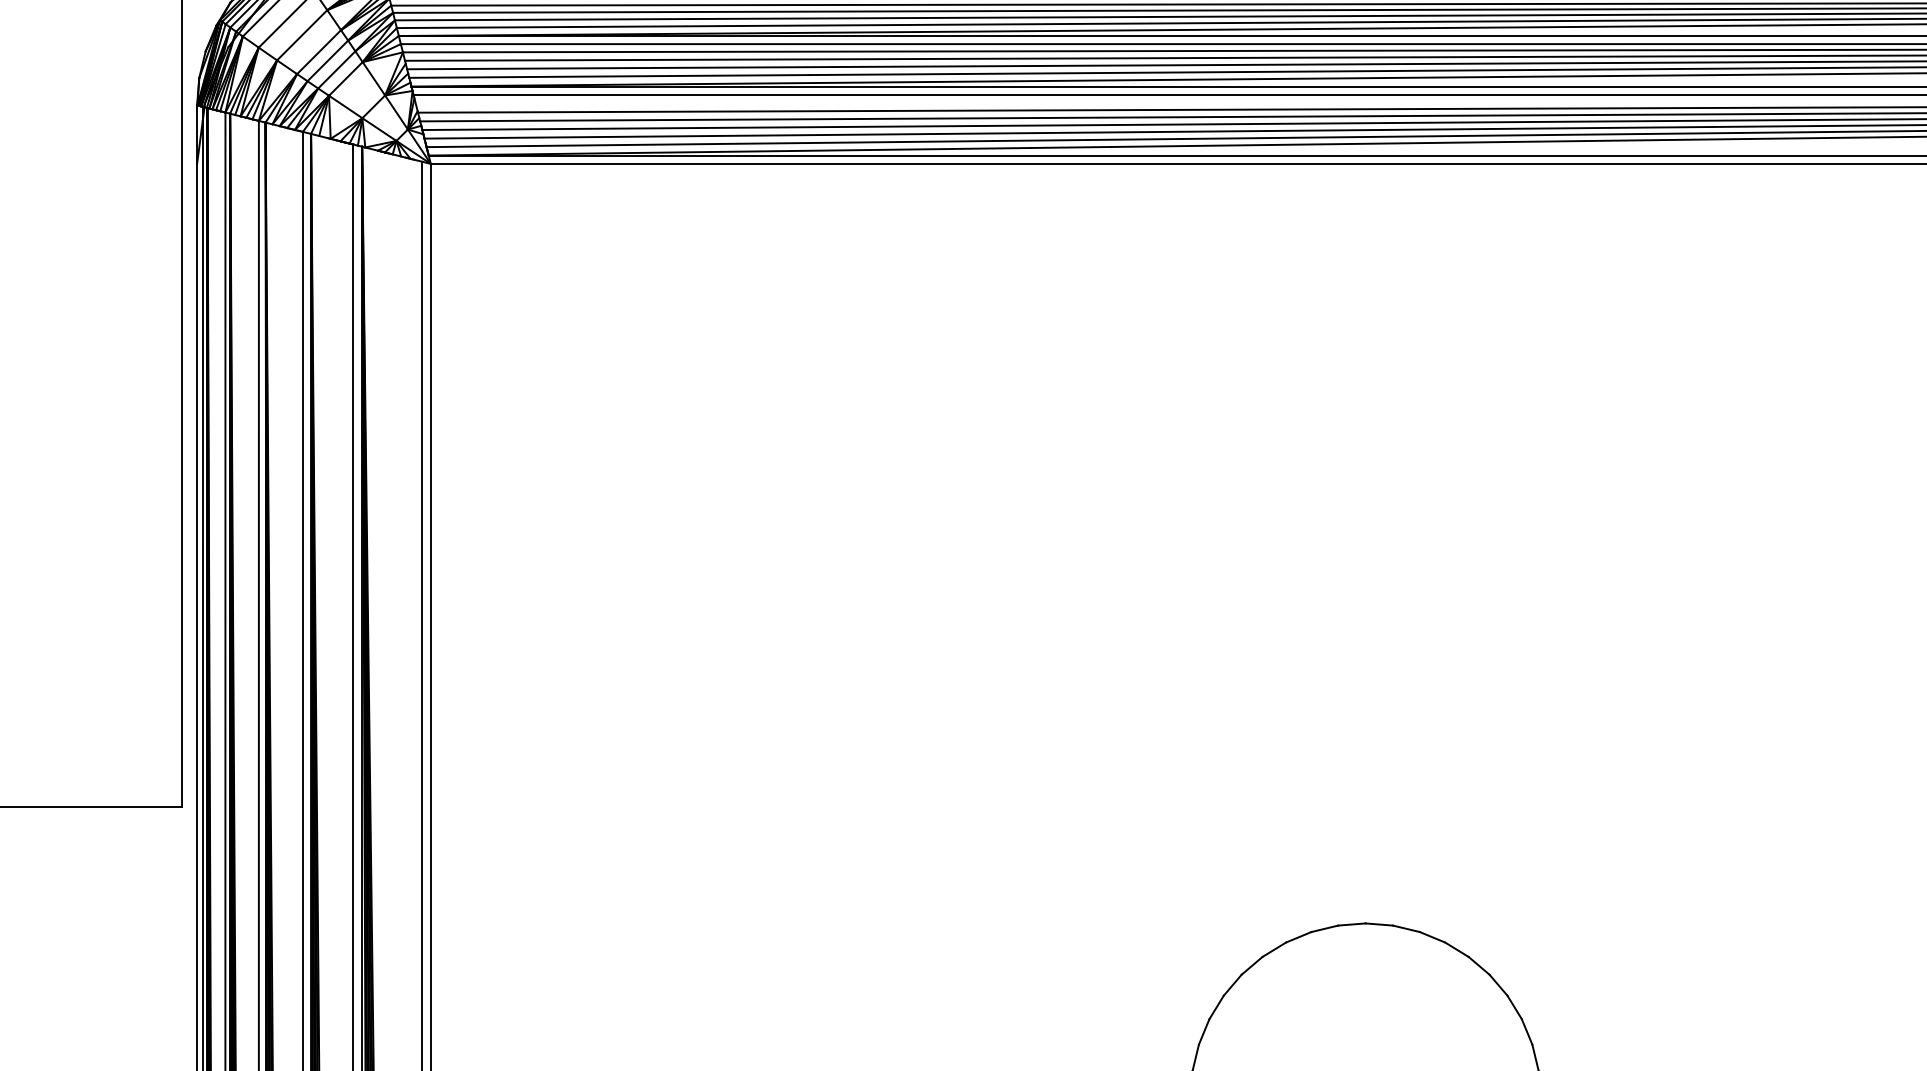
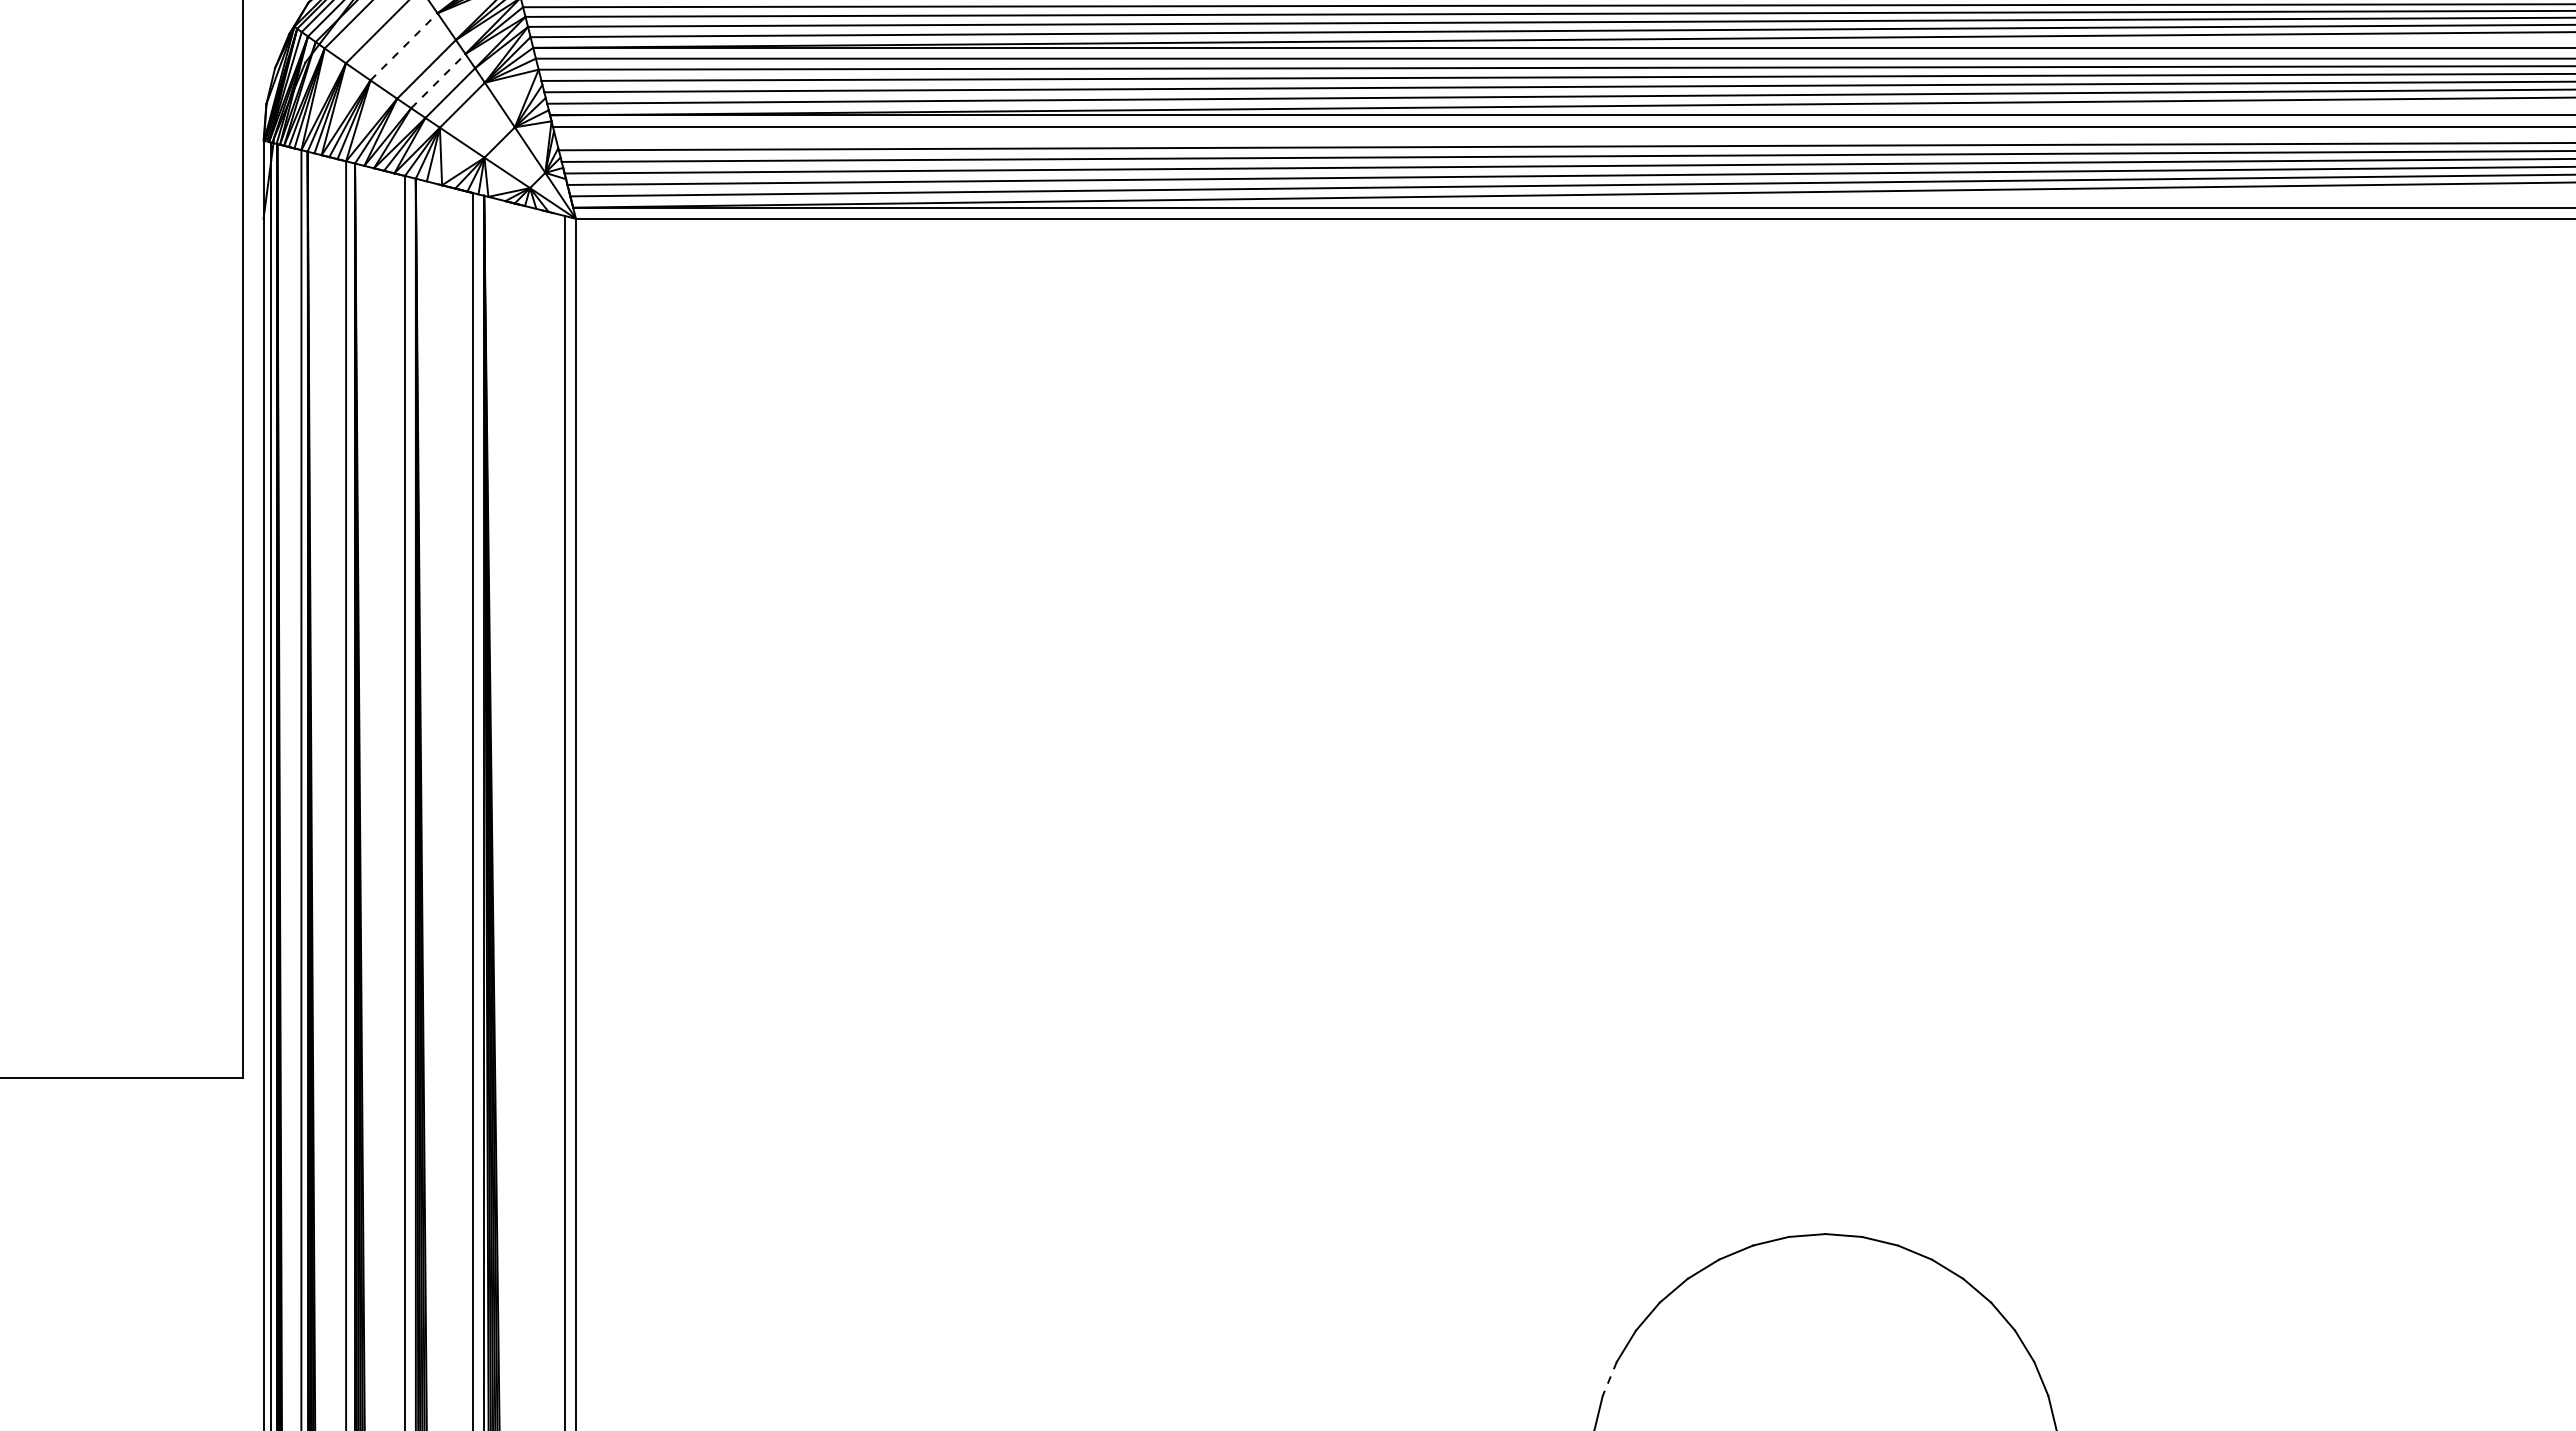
line: (302, 35) -> (404, 46), solid -> dashed
line: (327, 60) -> (438, 80), solid -> dashed
line: (1204, 1032) -> (1609, 1379), solid -> dashed

